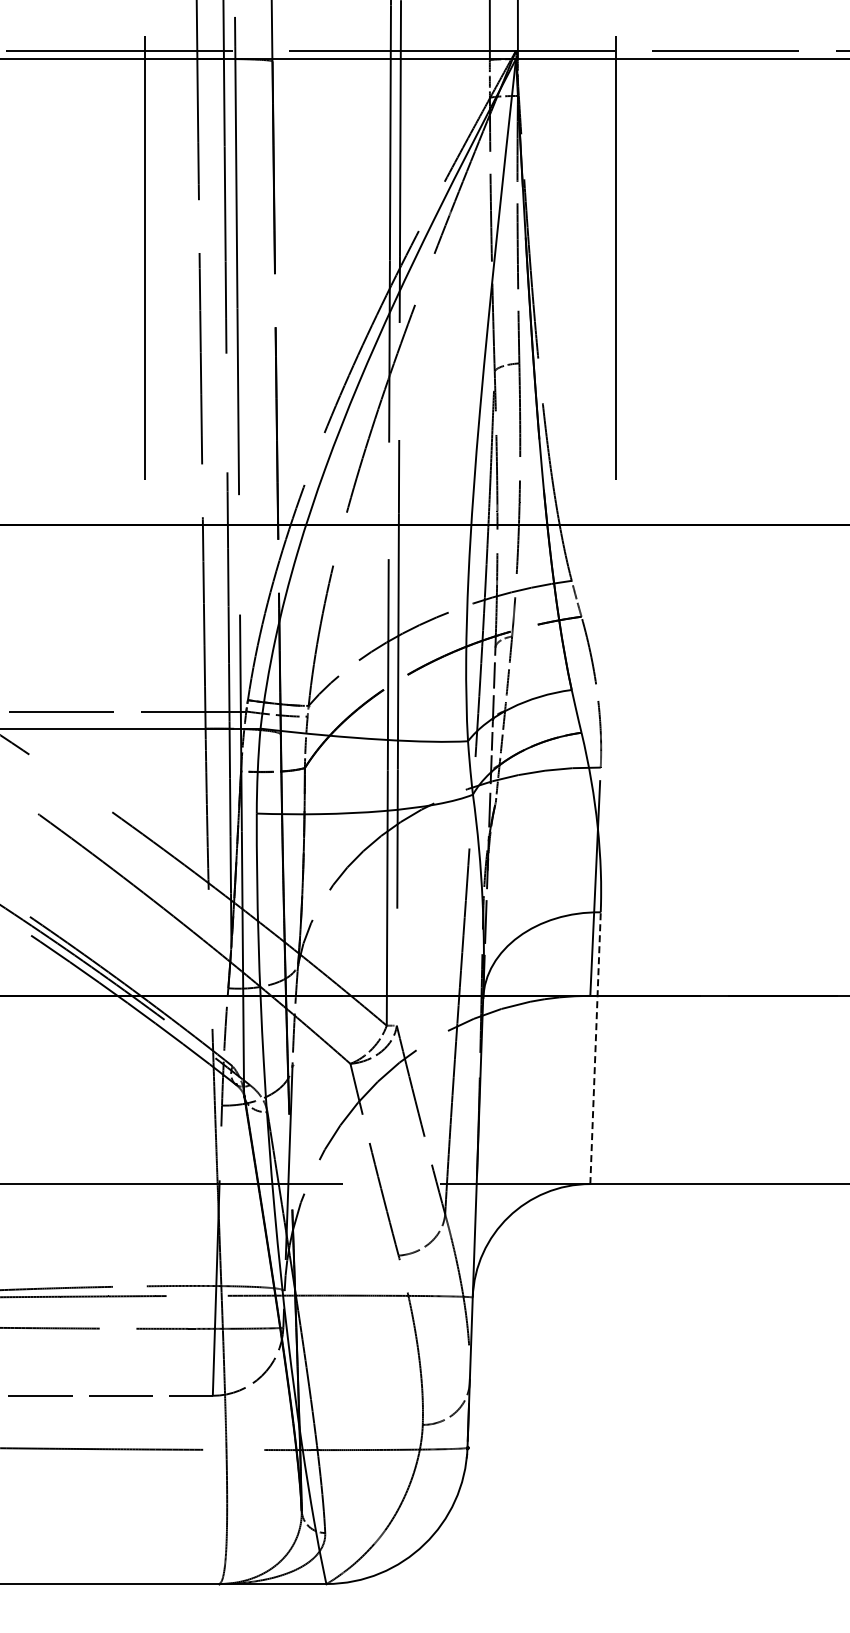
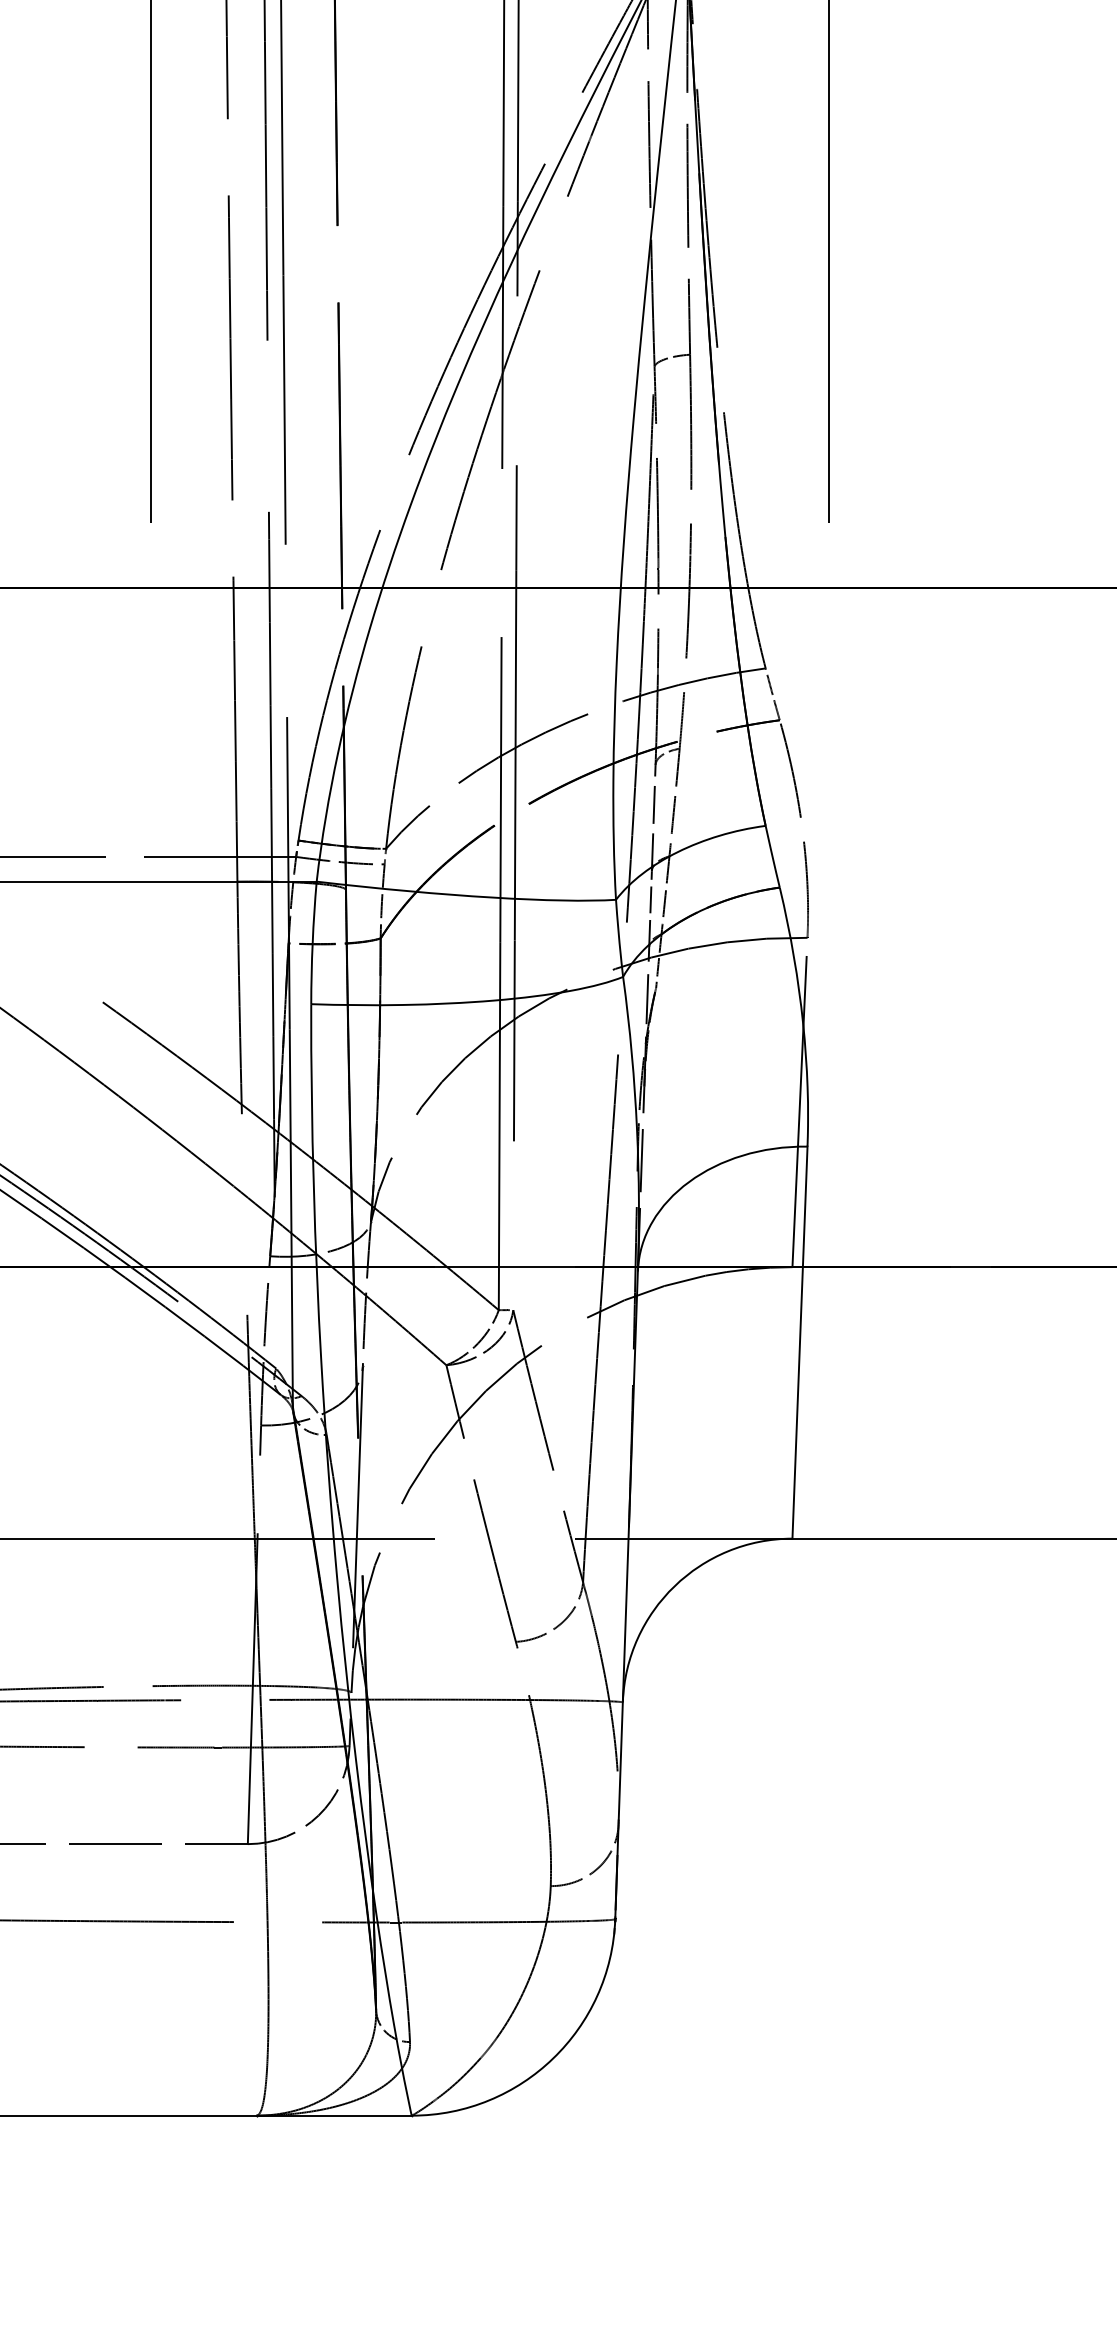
line: (595, 1048) -> (799, 1343), dashed -> solid

